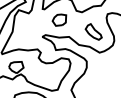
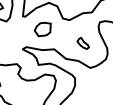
part: (93, 31) -> (83, 42), size x0.6

